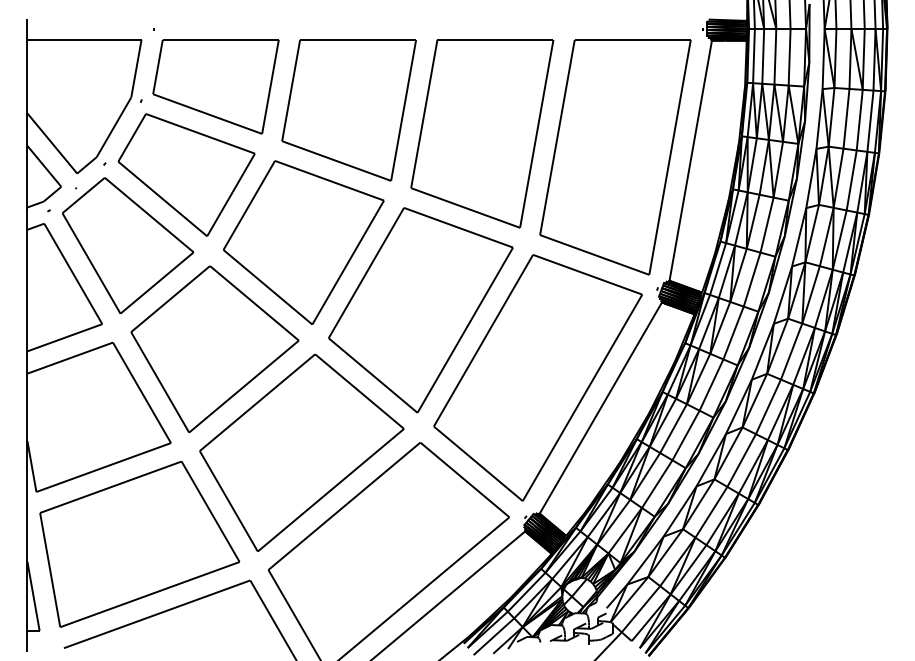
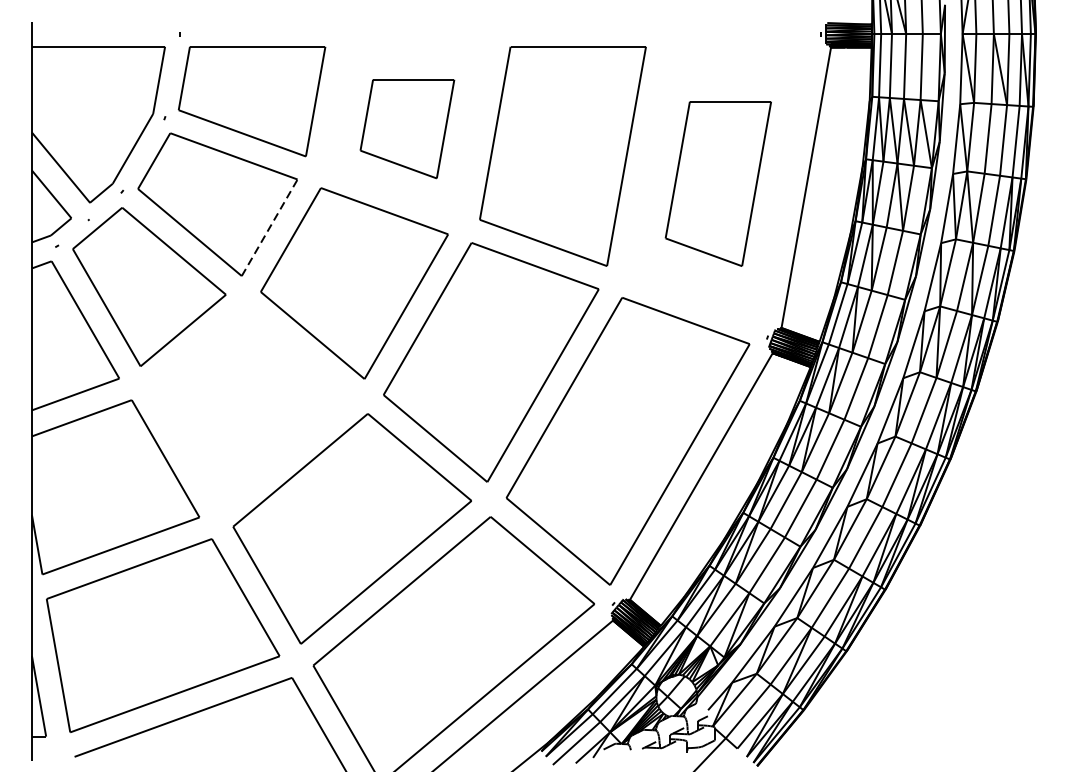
part: (348, 110) -> (406, 129), size x0.6
part: (615, 157) -> (718, 184), size x0.6
line: (231, 194) -> (270, 227), solid -> dashed
part: (214, 348) -> (250, 407), removed

